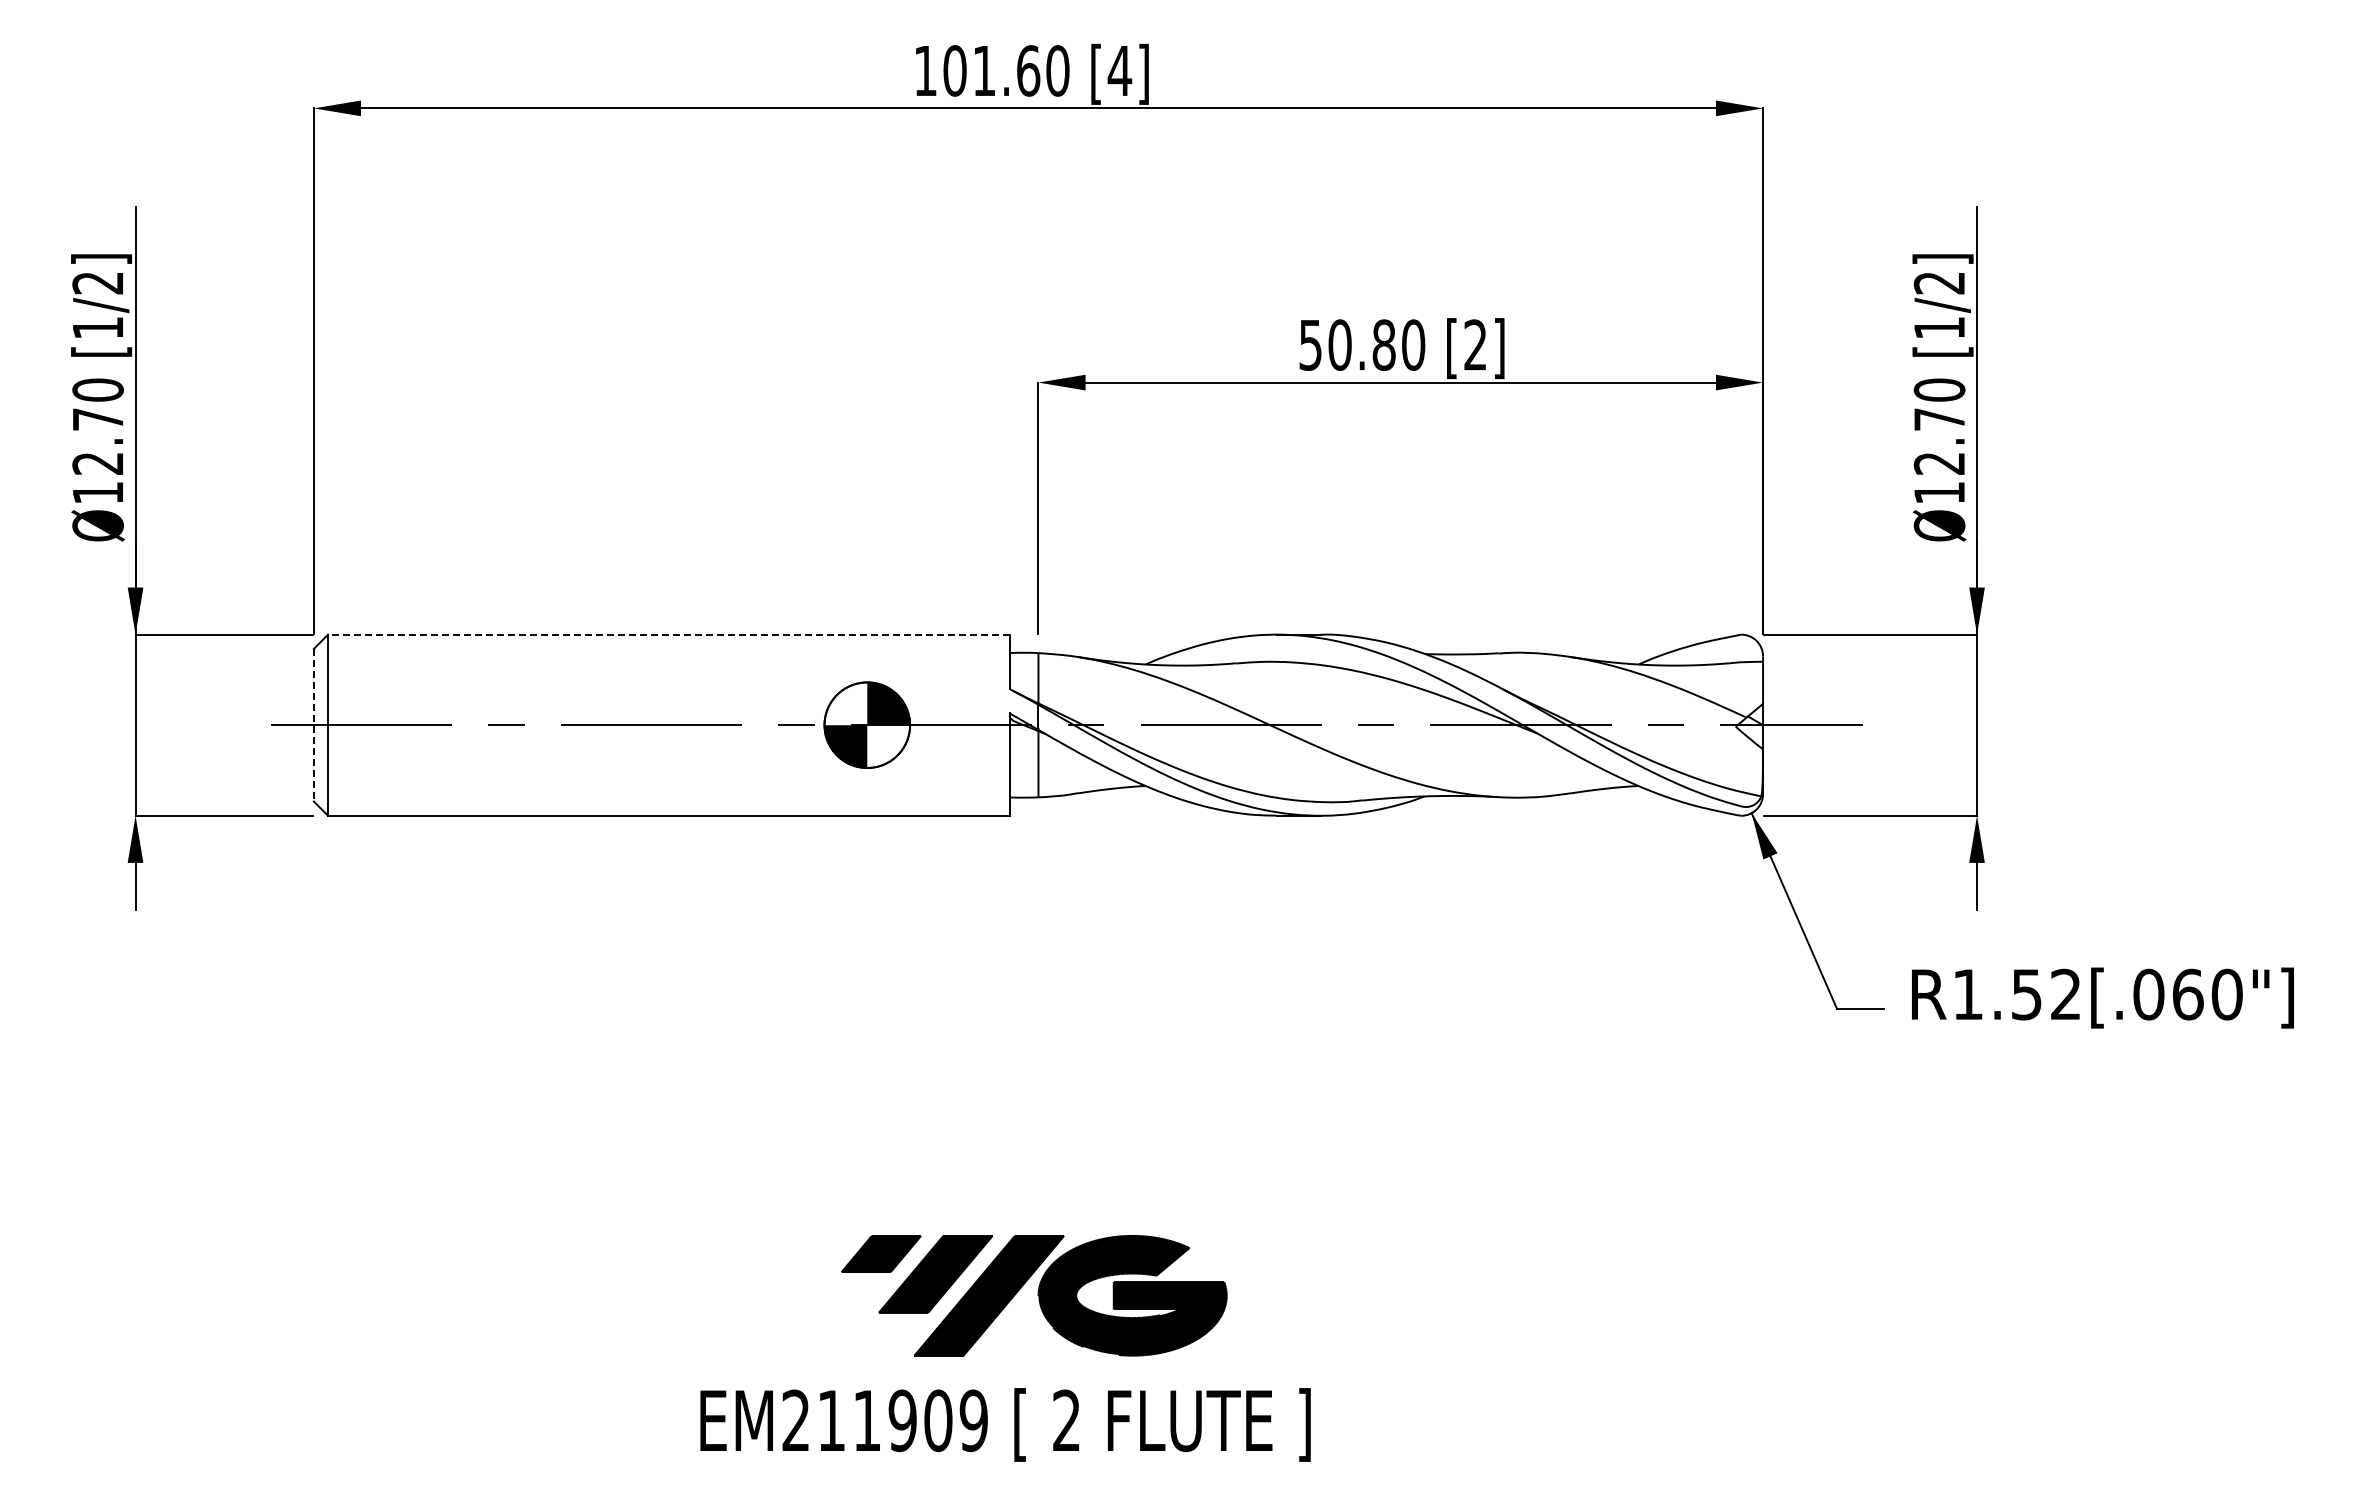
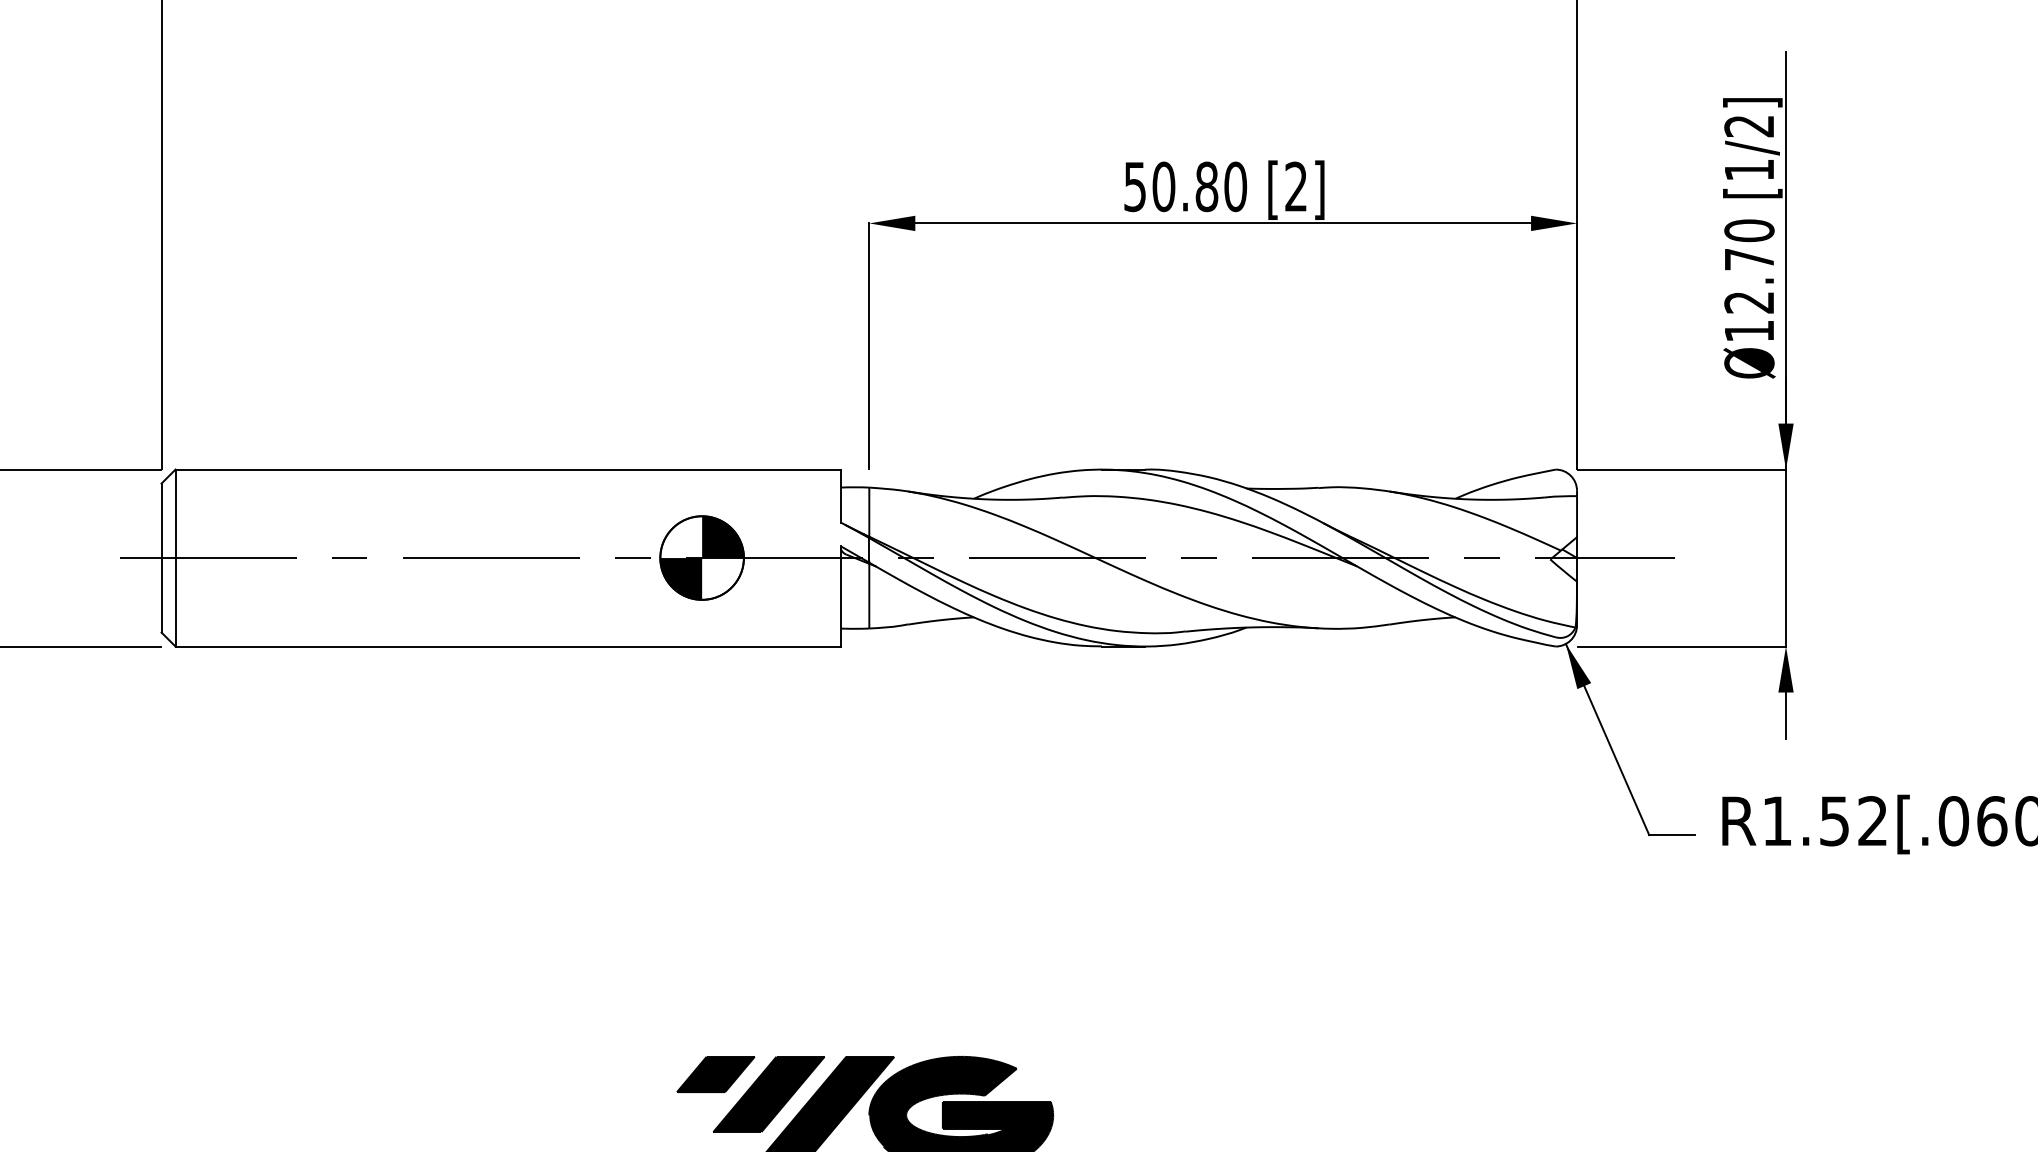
line: (668, 634) -> (507, 469), dashed -> solid
line: (313, 725) -> (161, 558), dashed -> solid

